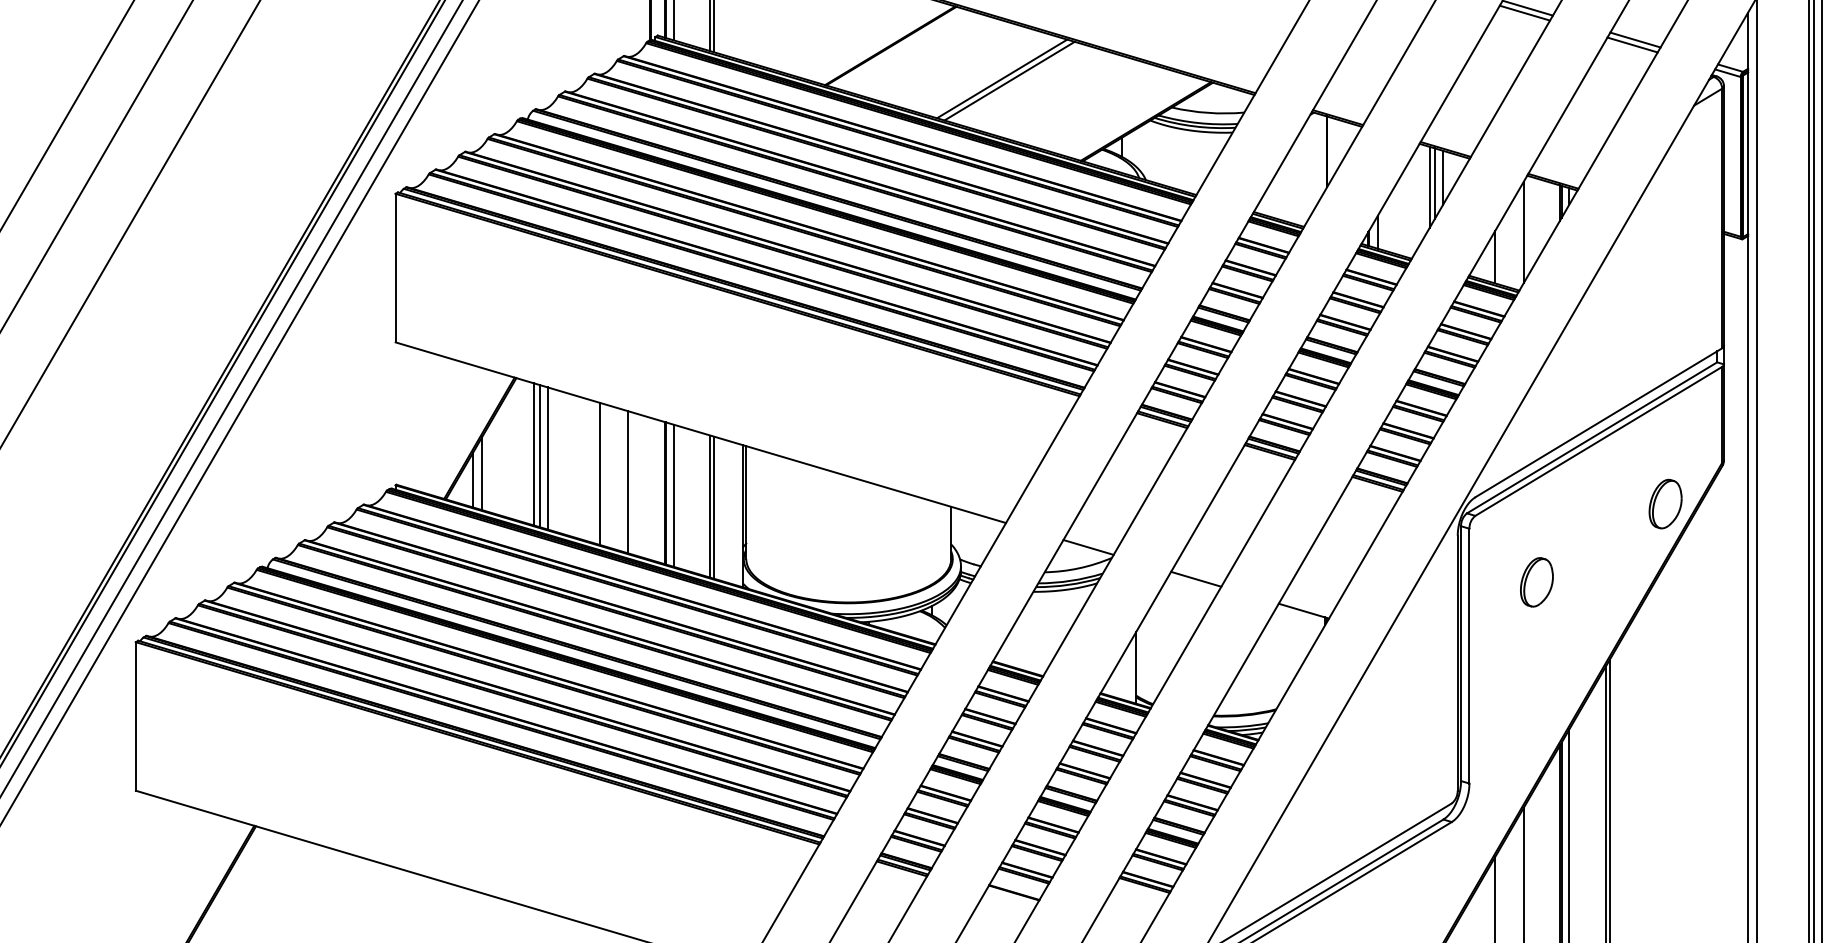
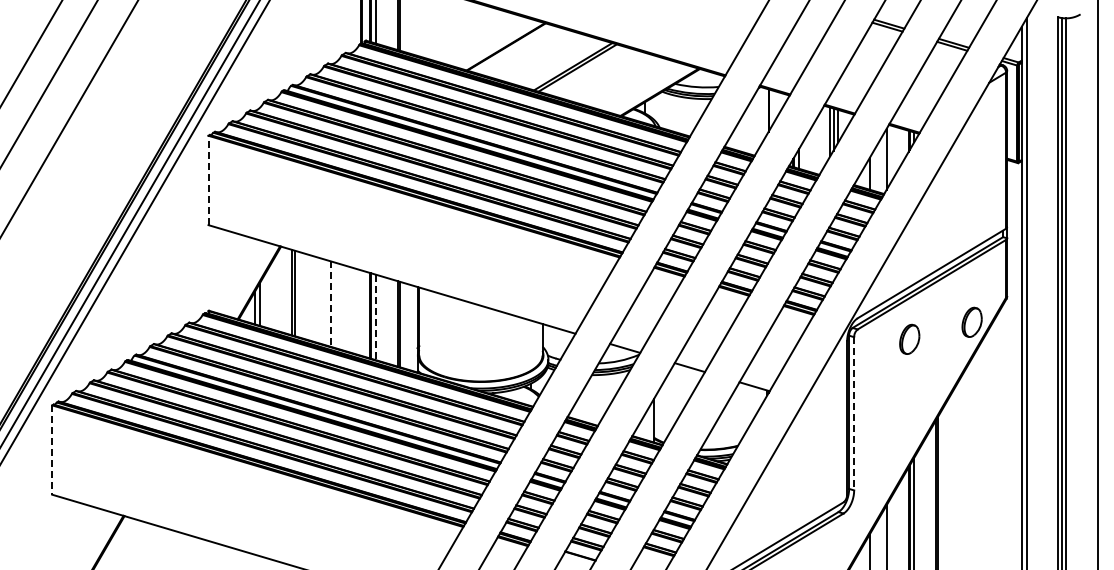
line: (395, 268) -> (208, 180), solid -> dashed
line: (546, 457) -> (299, 294), removed
line: (600, 474) -> (331, 304), solid -> dashed
line: (628, 482) -> (348, 309), removed
line: (673, 495) -> (375, 317), solid -> dashed
part: (1536, 580) -> (909, 338), moved
line: (1469, 655) -> (854, 413), solid -> dashed
line: (136, 717) -> (52, 450), solid -> dashed

